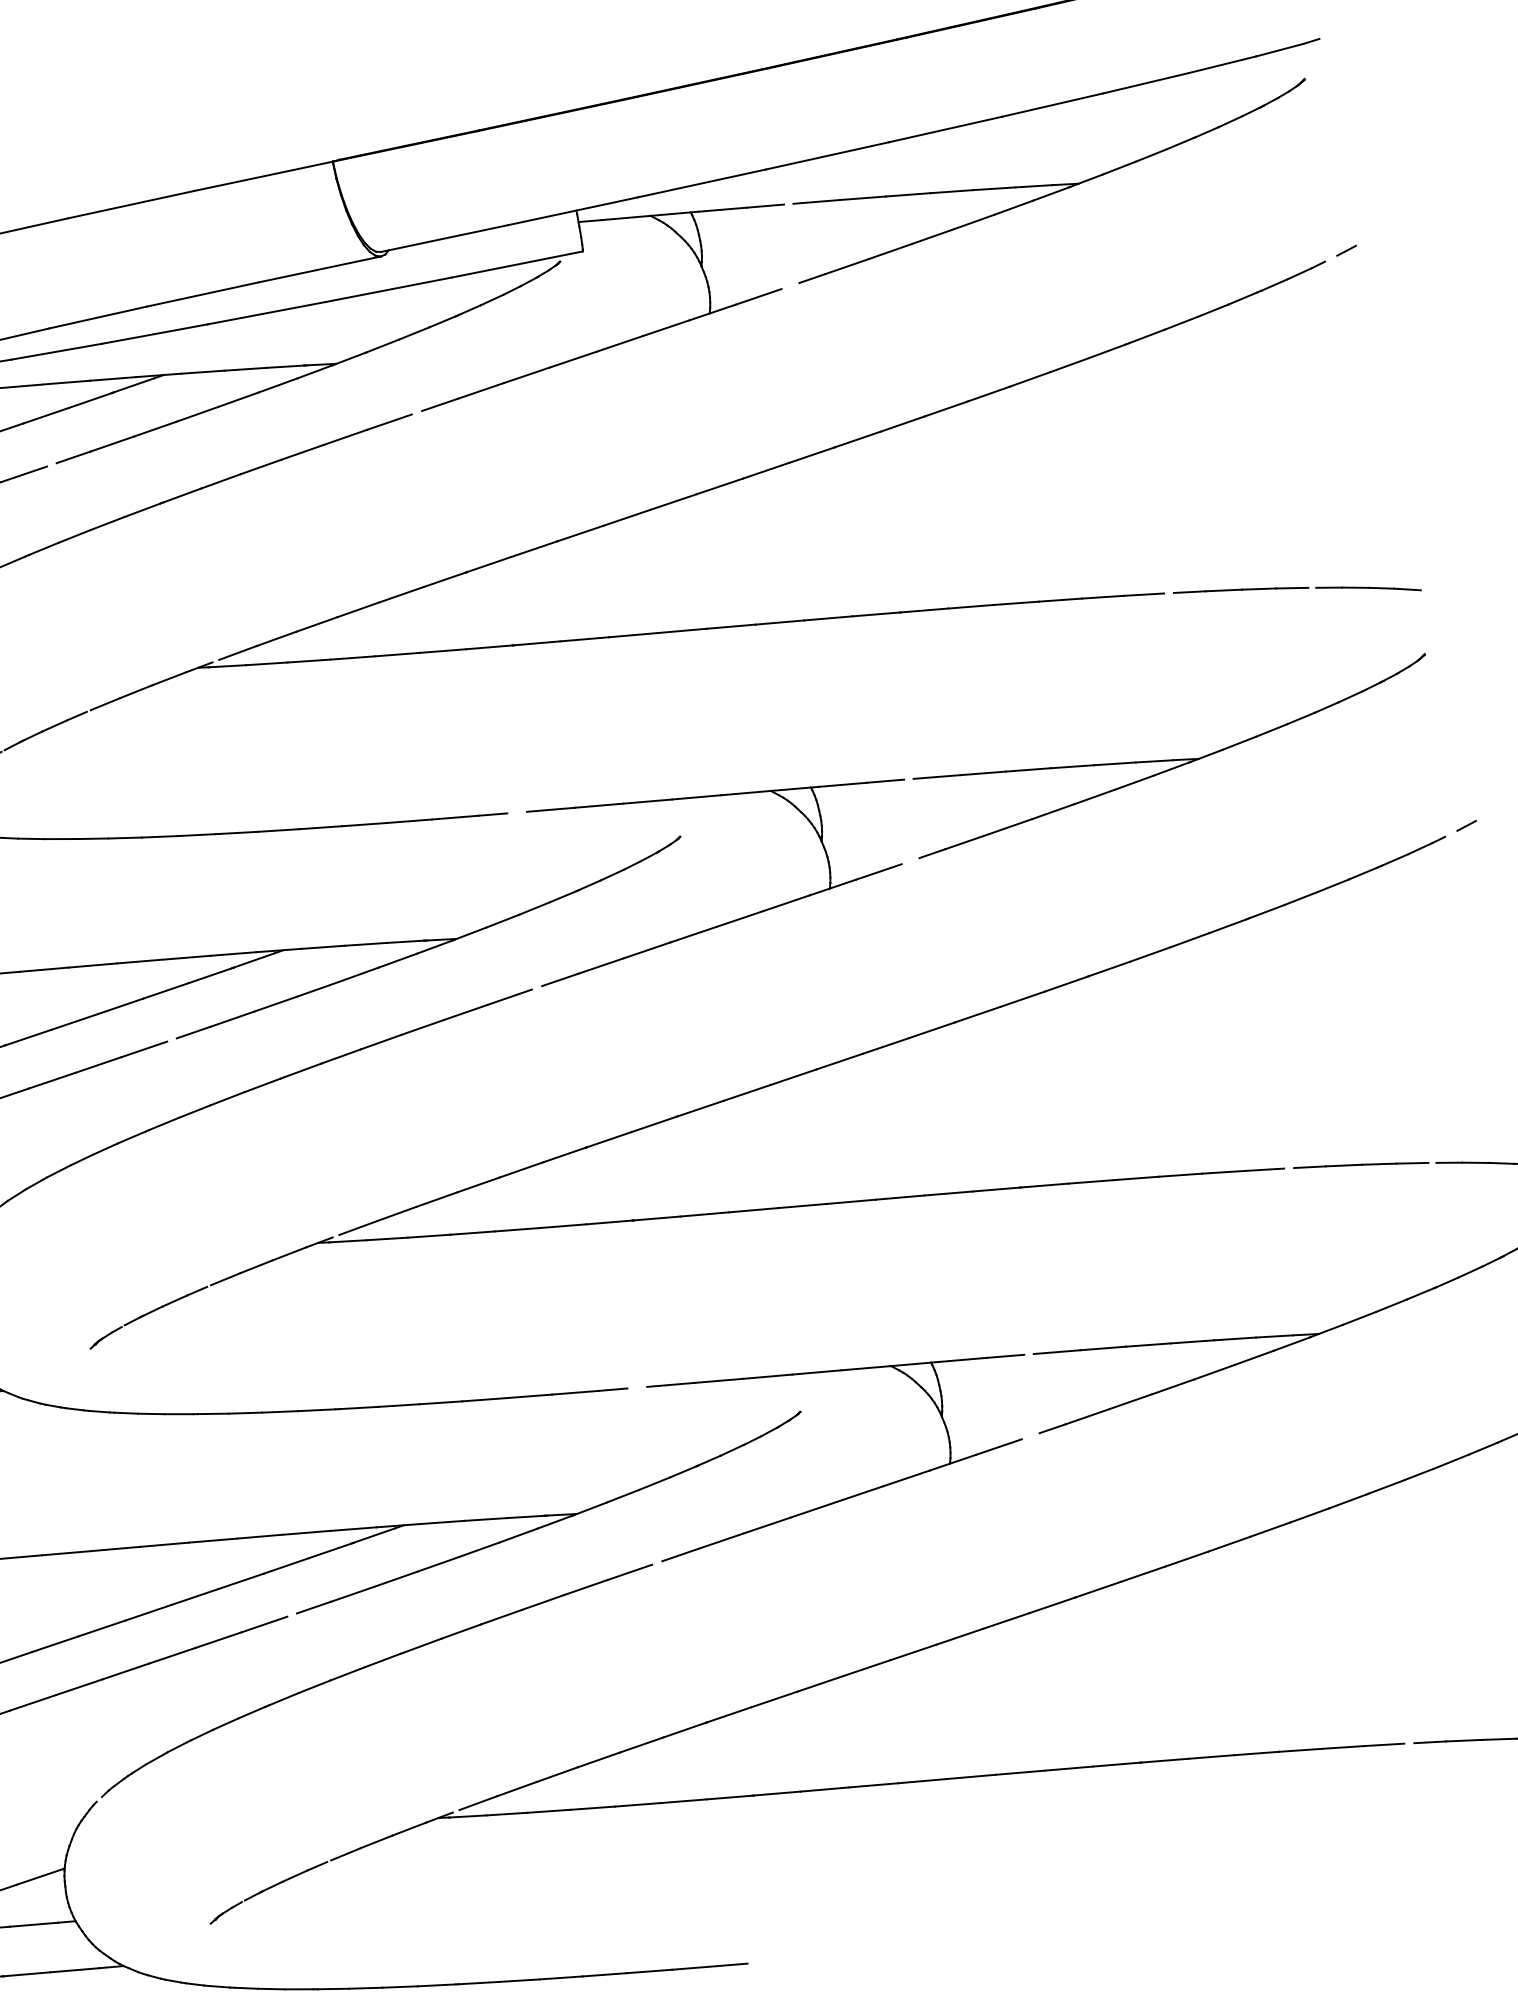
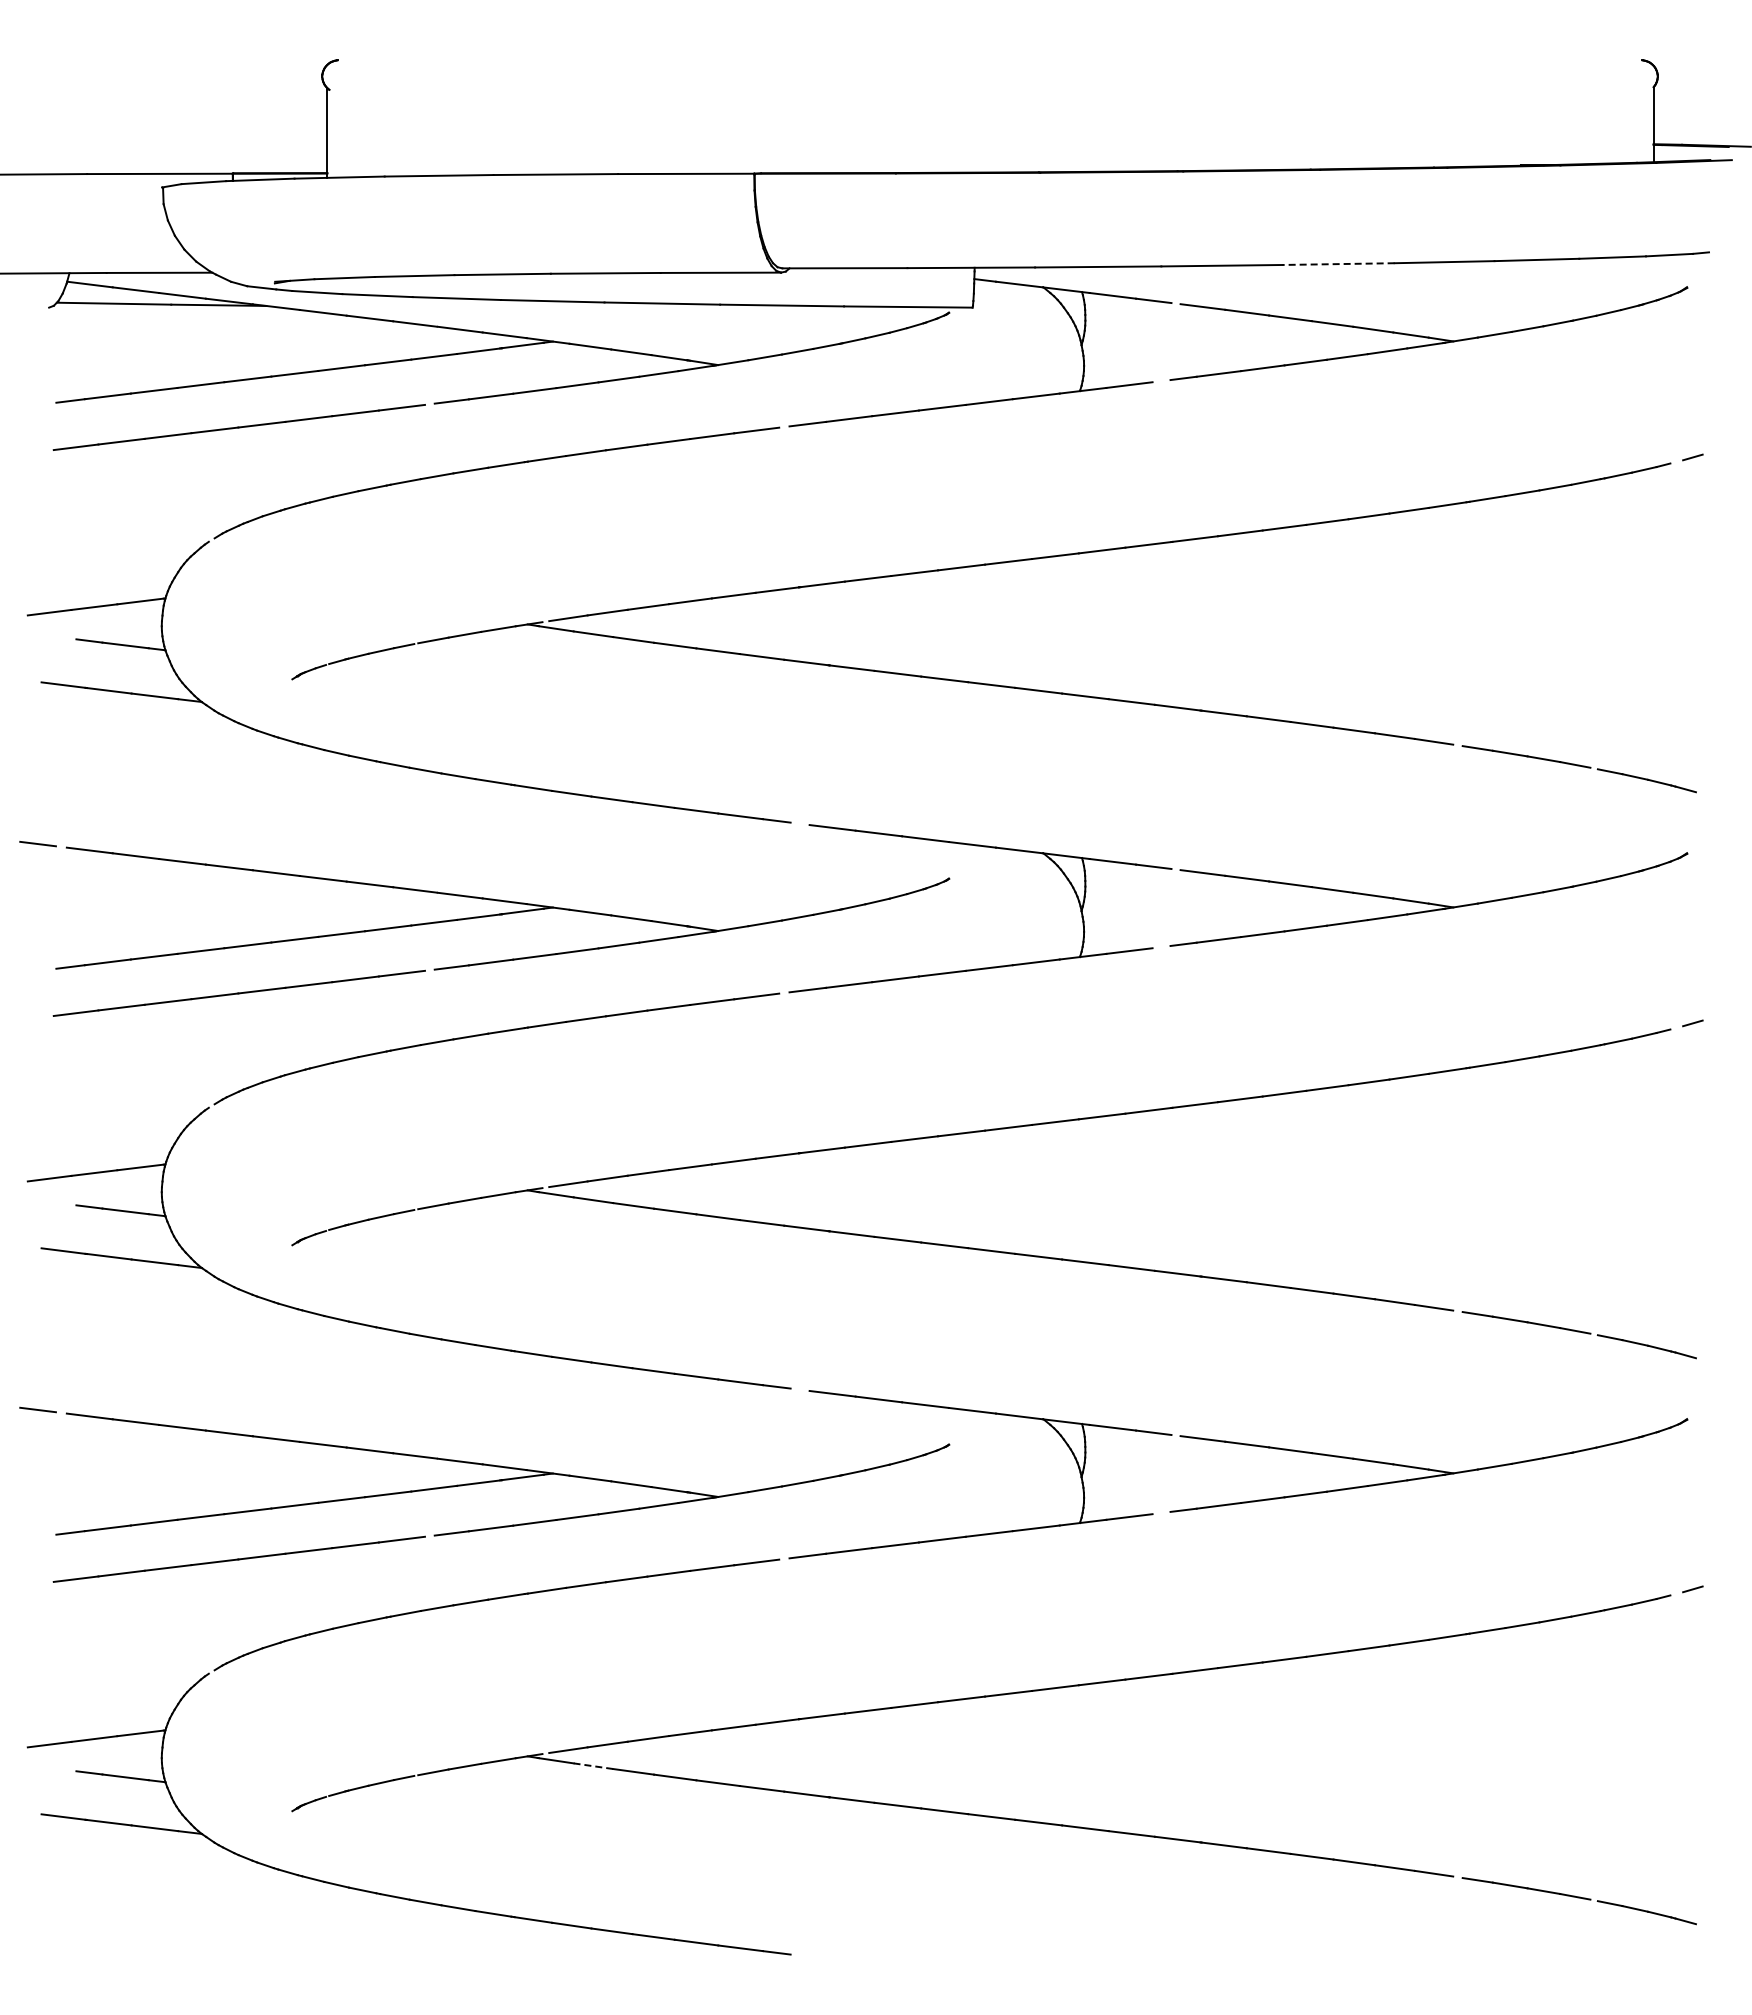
line: (945, 129) -> (1338, 264), solid -> dashed
line: (507, 1814) -> (593, 1766), solid -> dashed

